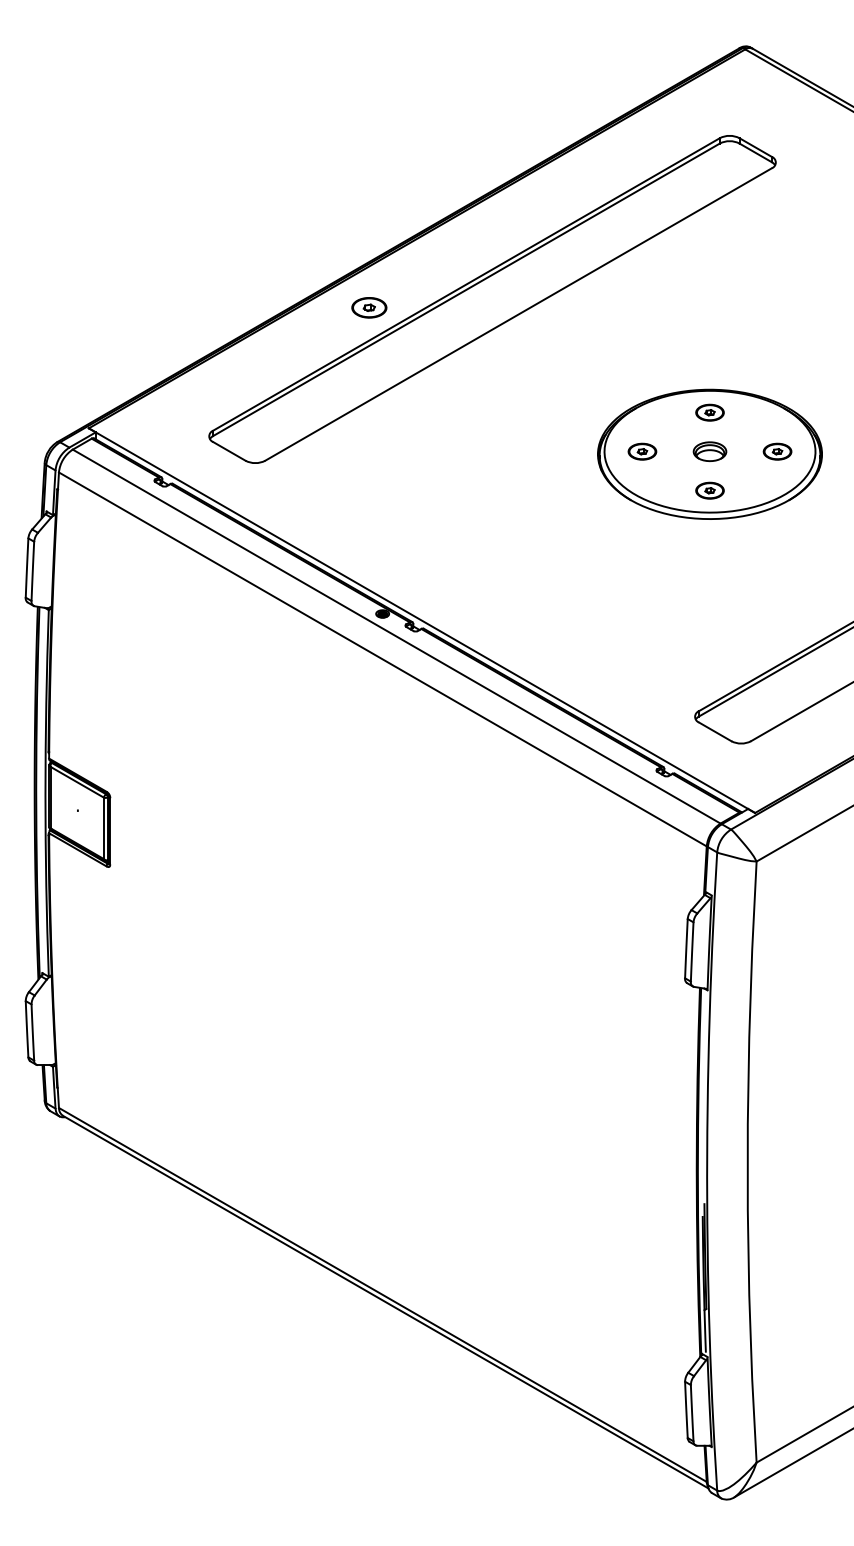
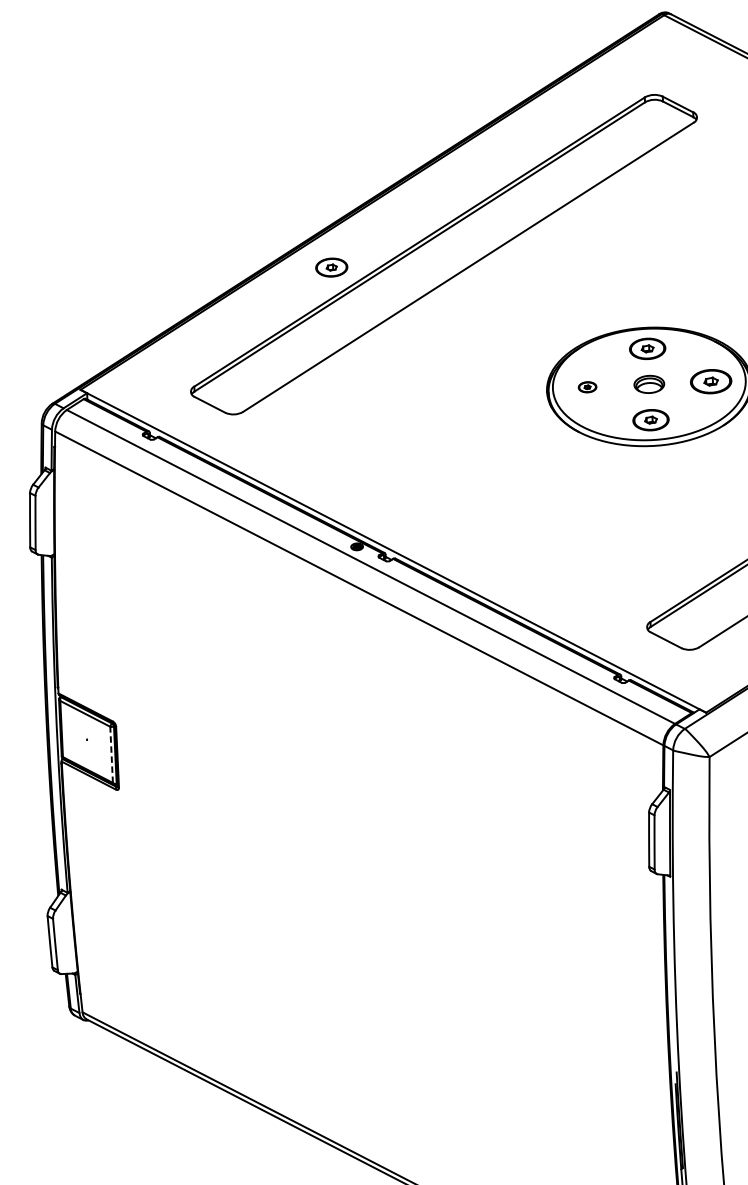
part: (709, 412) -> (647, 348), size x1.4
part: (642, 451) -> (587, 387), size x0.7
part: (777, 451) -> (711, 381), size x1.6
part: (709, 490) -> (650, 419), size x1.4
line: (103, 828) -> (111, 754), solid -> dashed

